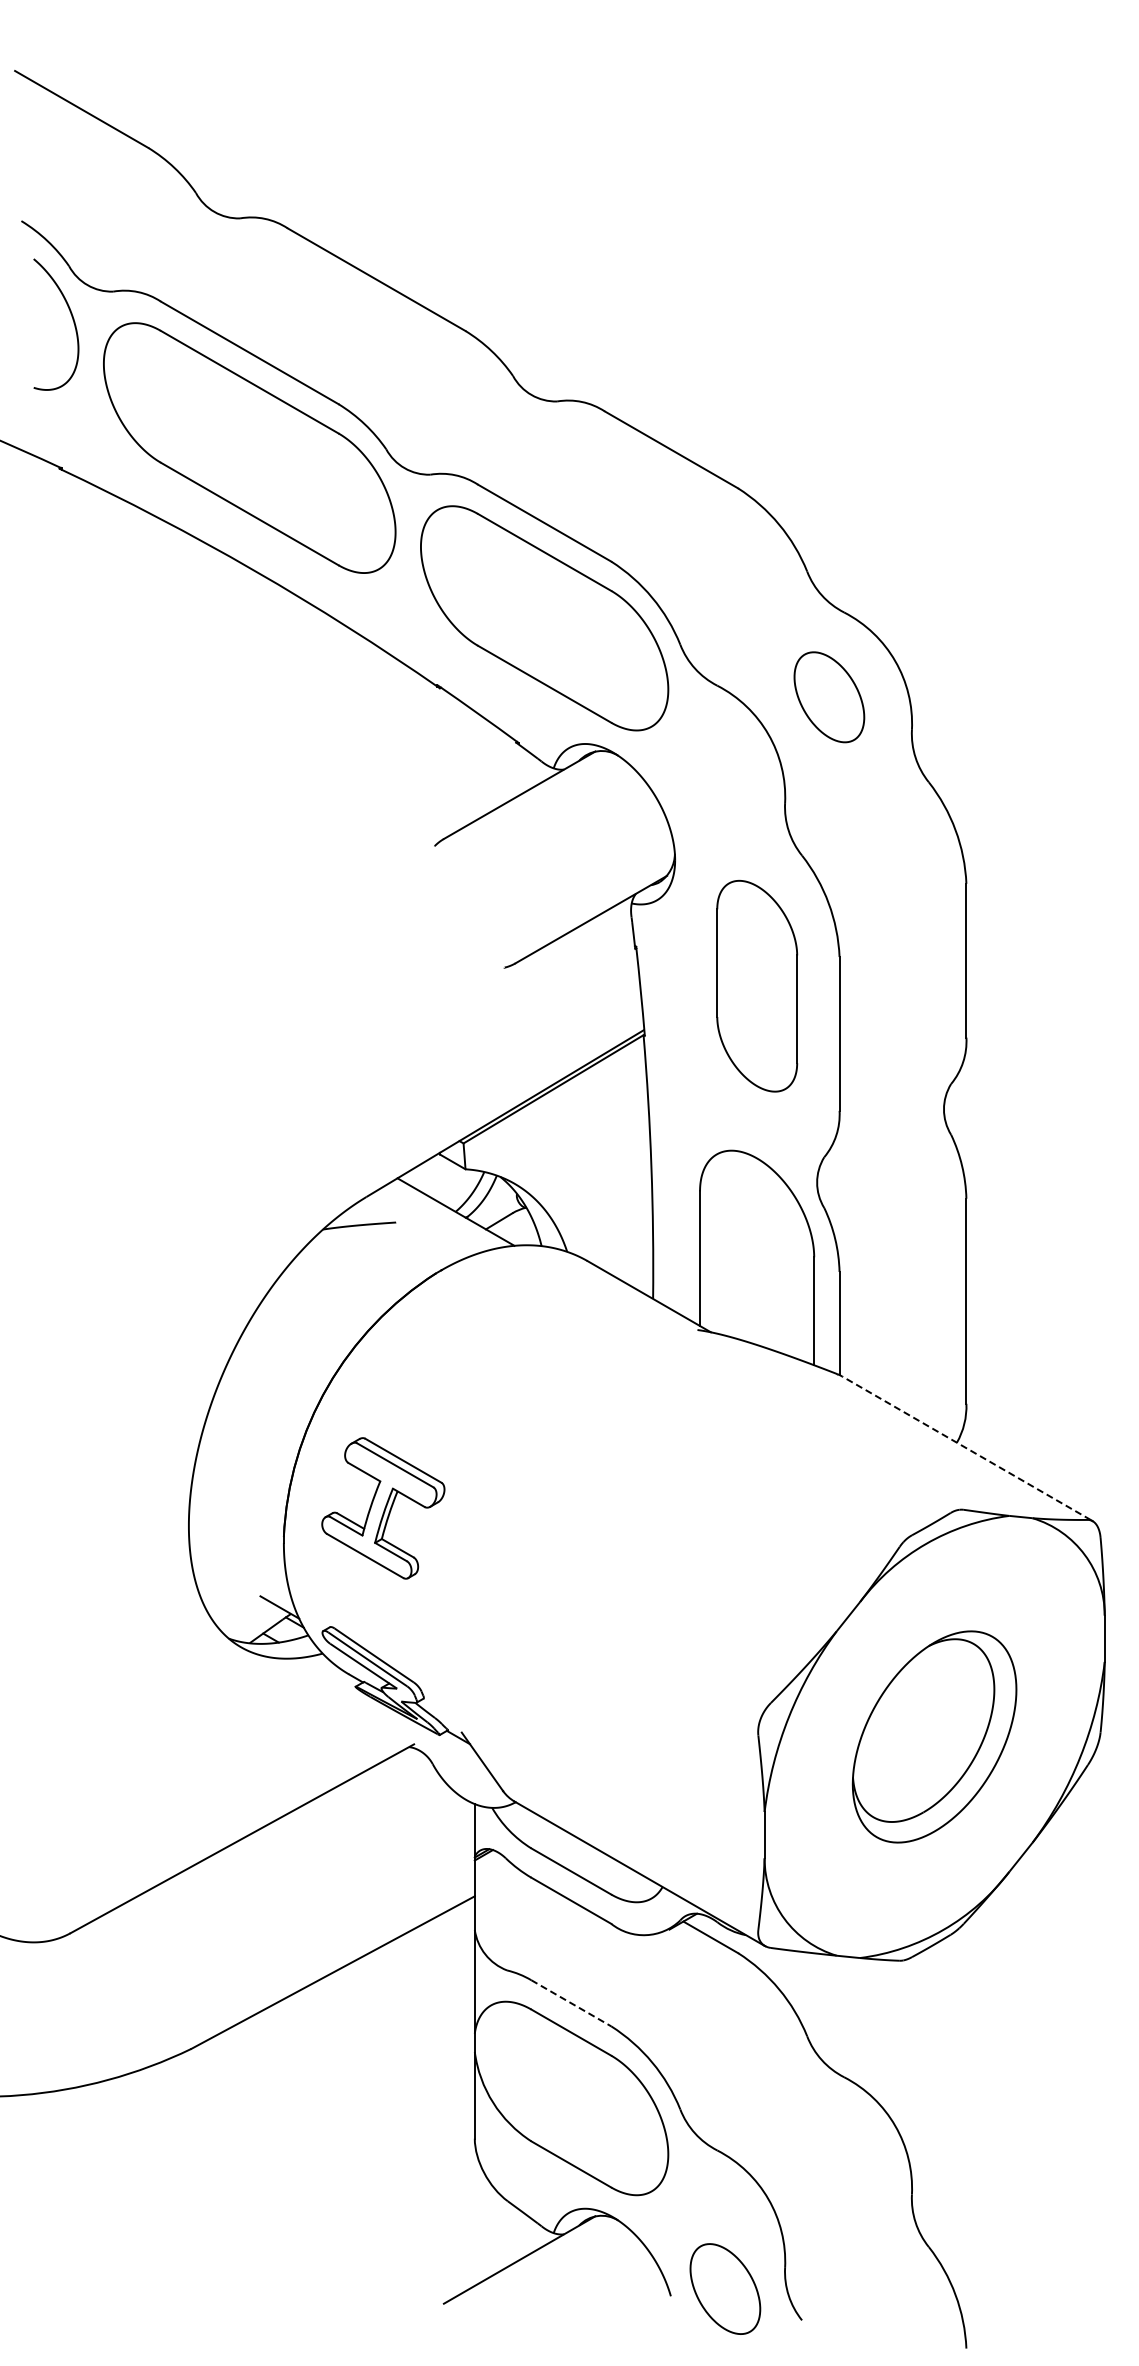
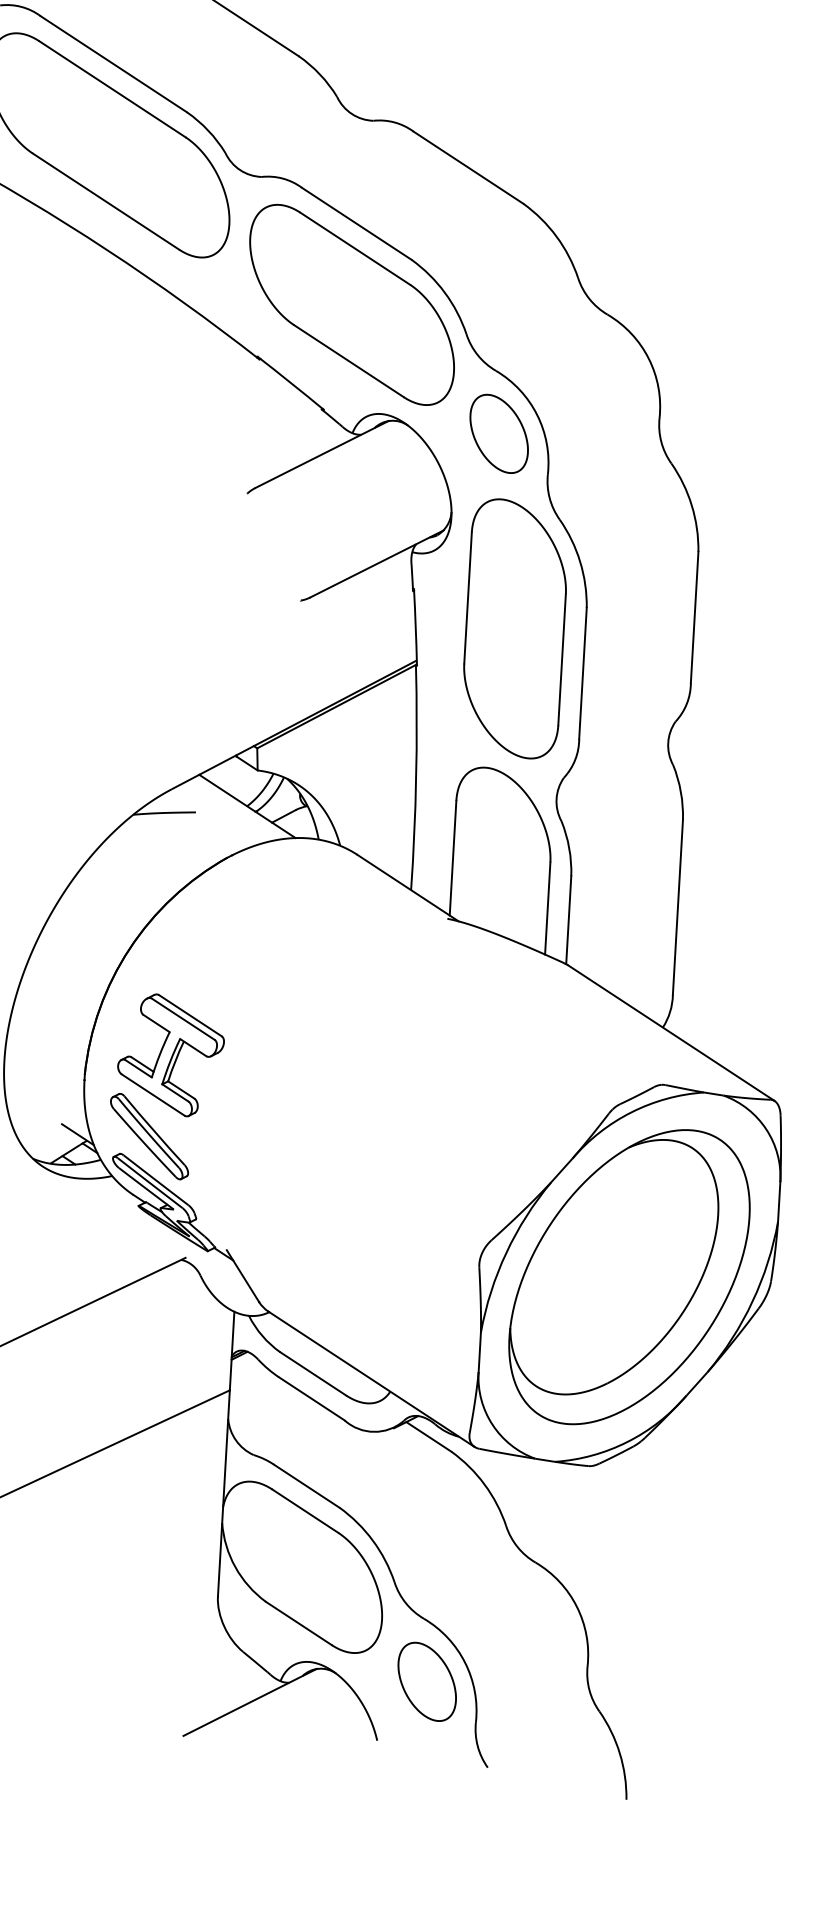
part: (829, 697) -> (499, 434), moved
part: (757, 985) -> (515, 628), size x1.43
line: (966, 1448) -> (670, 1032), dashed -> solid
part: (363, 1604) -> (149, 1136), added
part: (934, 1736) -> (629, 1276), size x1.67
line: (571, 2003) -> (306, 1486), dashed -> solid
part: (725, 2288) -> (427, 1681), moved

